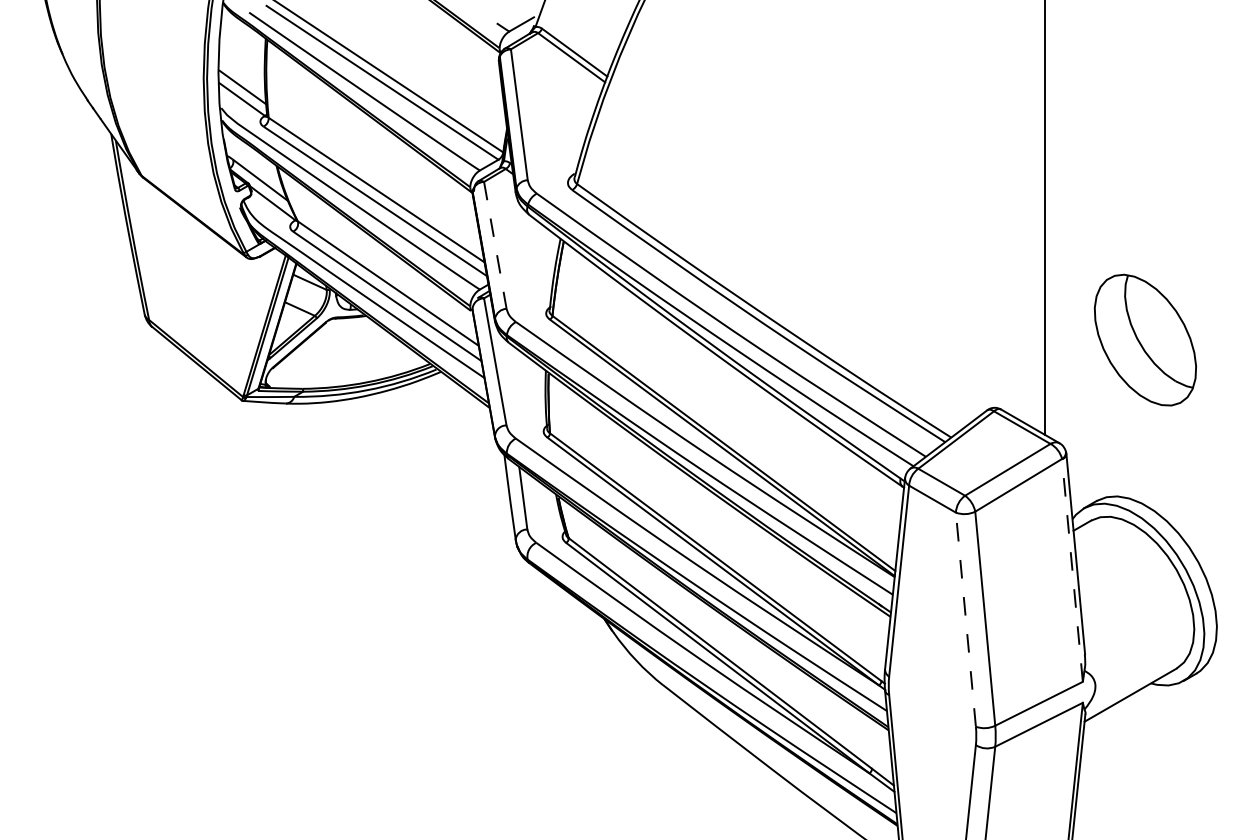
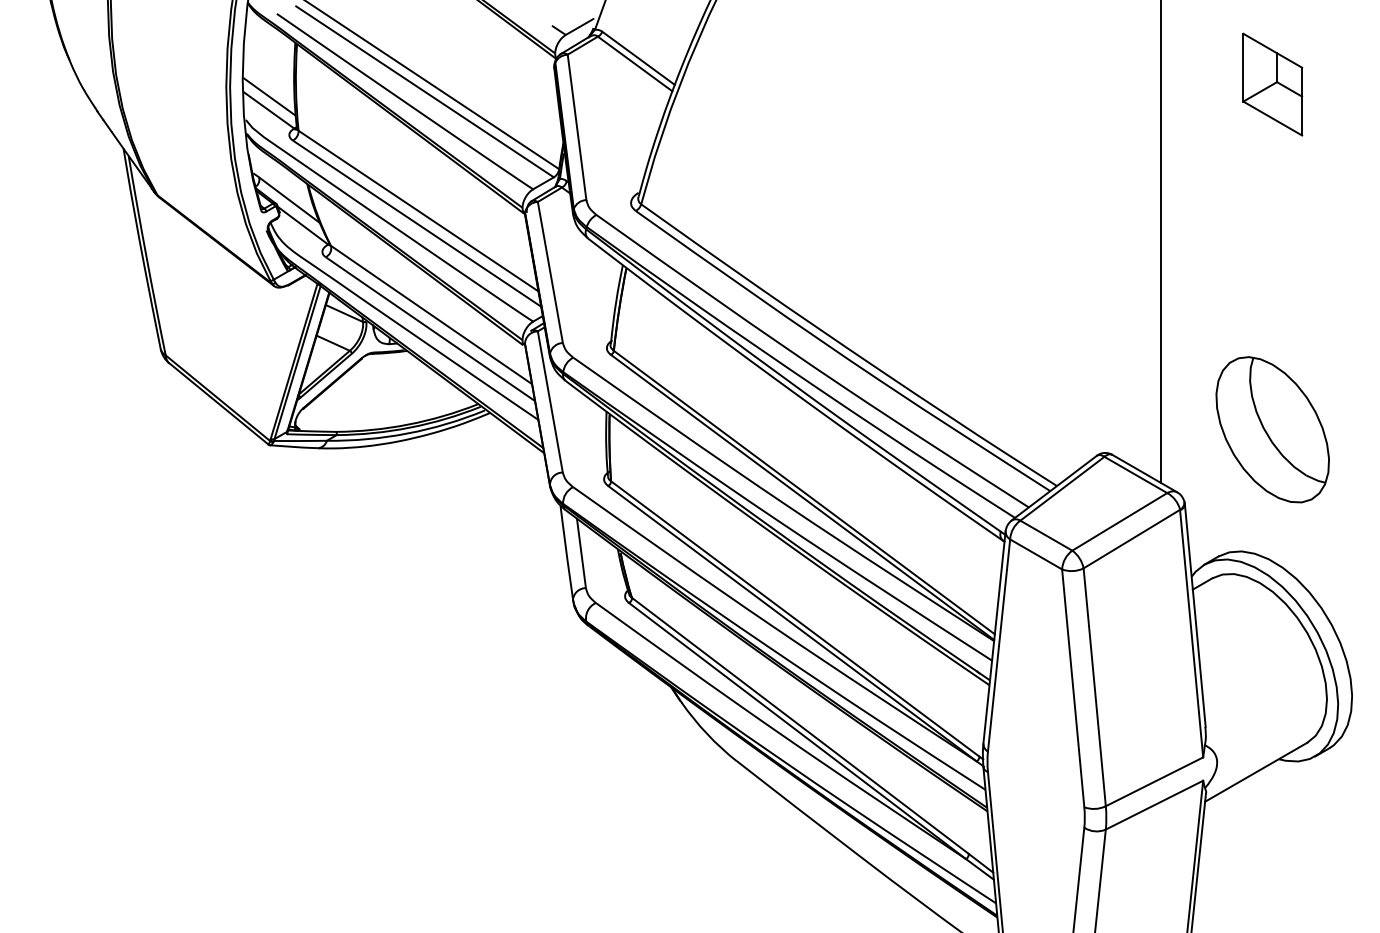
part: (1145, 76) -> (1272, 84), added
line: (495, 245) -> (550, 272), dashed -> solid
part: (1145, 339) -> (1272, 429), moved
line: (1072, 570) -> (1191, 633), dashed -> solid
line: (966, 618) -> (1073, 687), dashed -> solid

